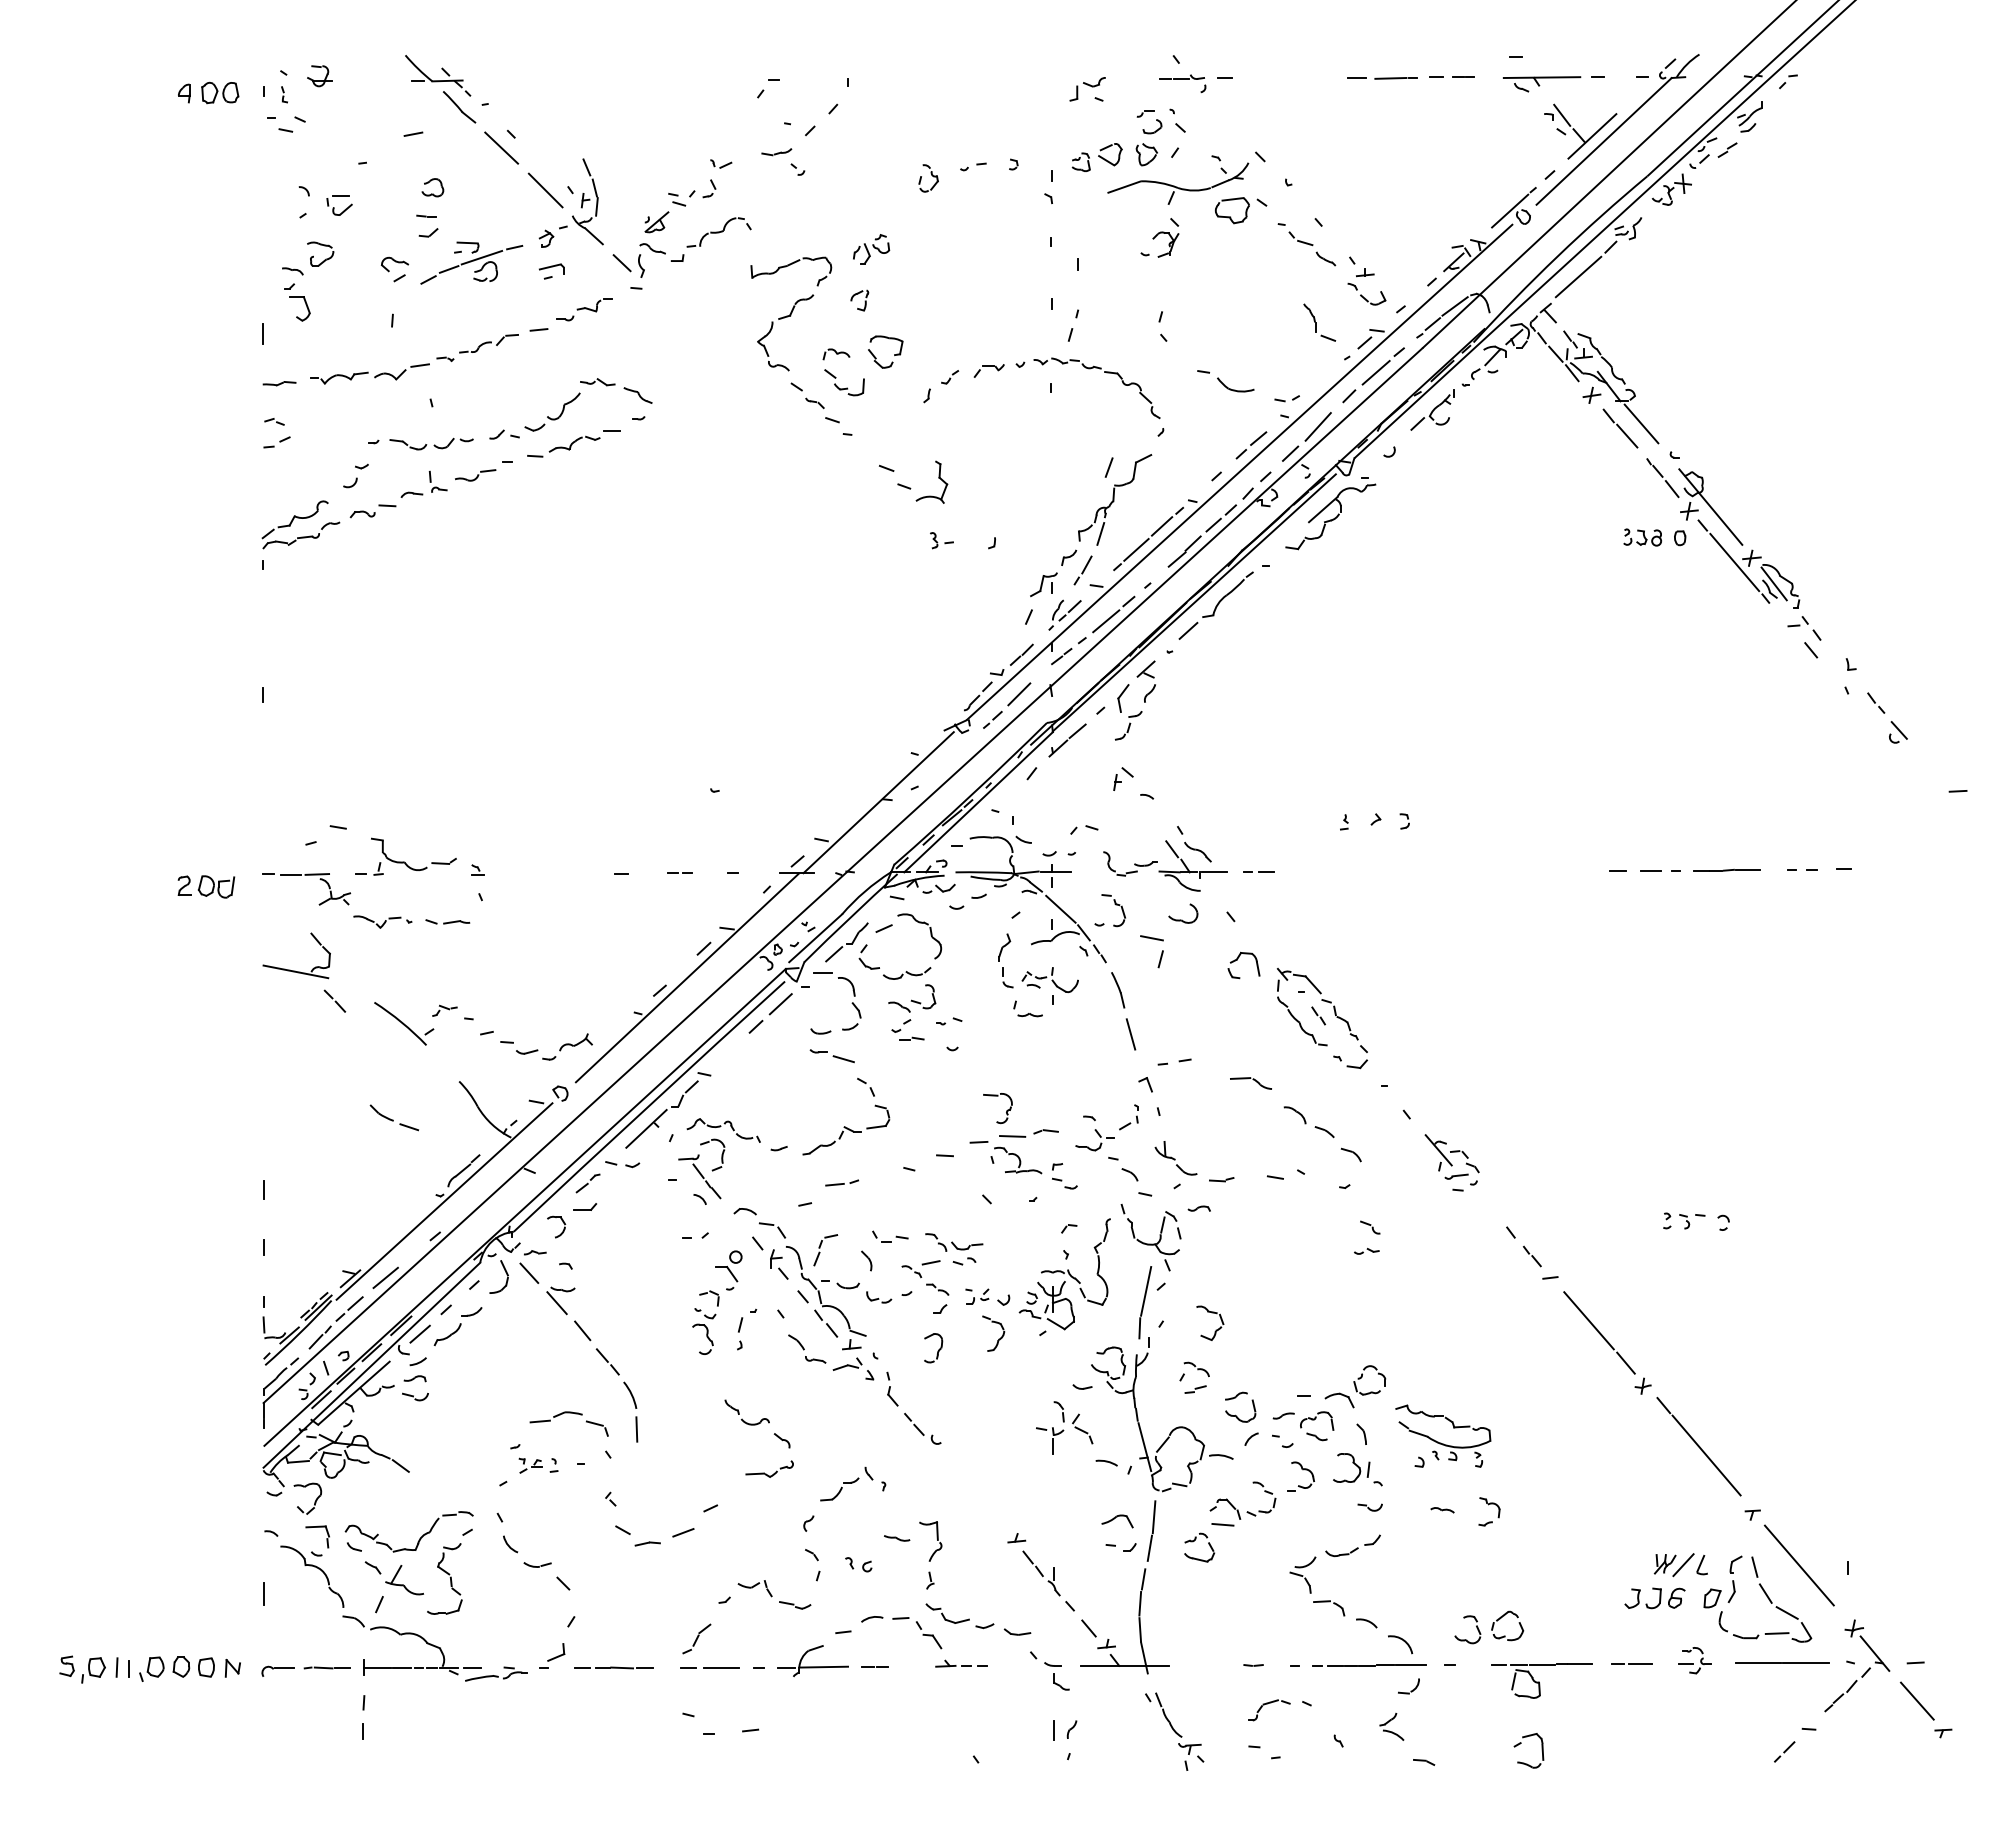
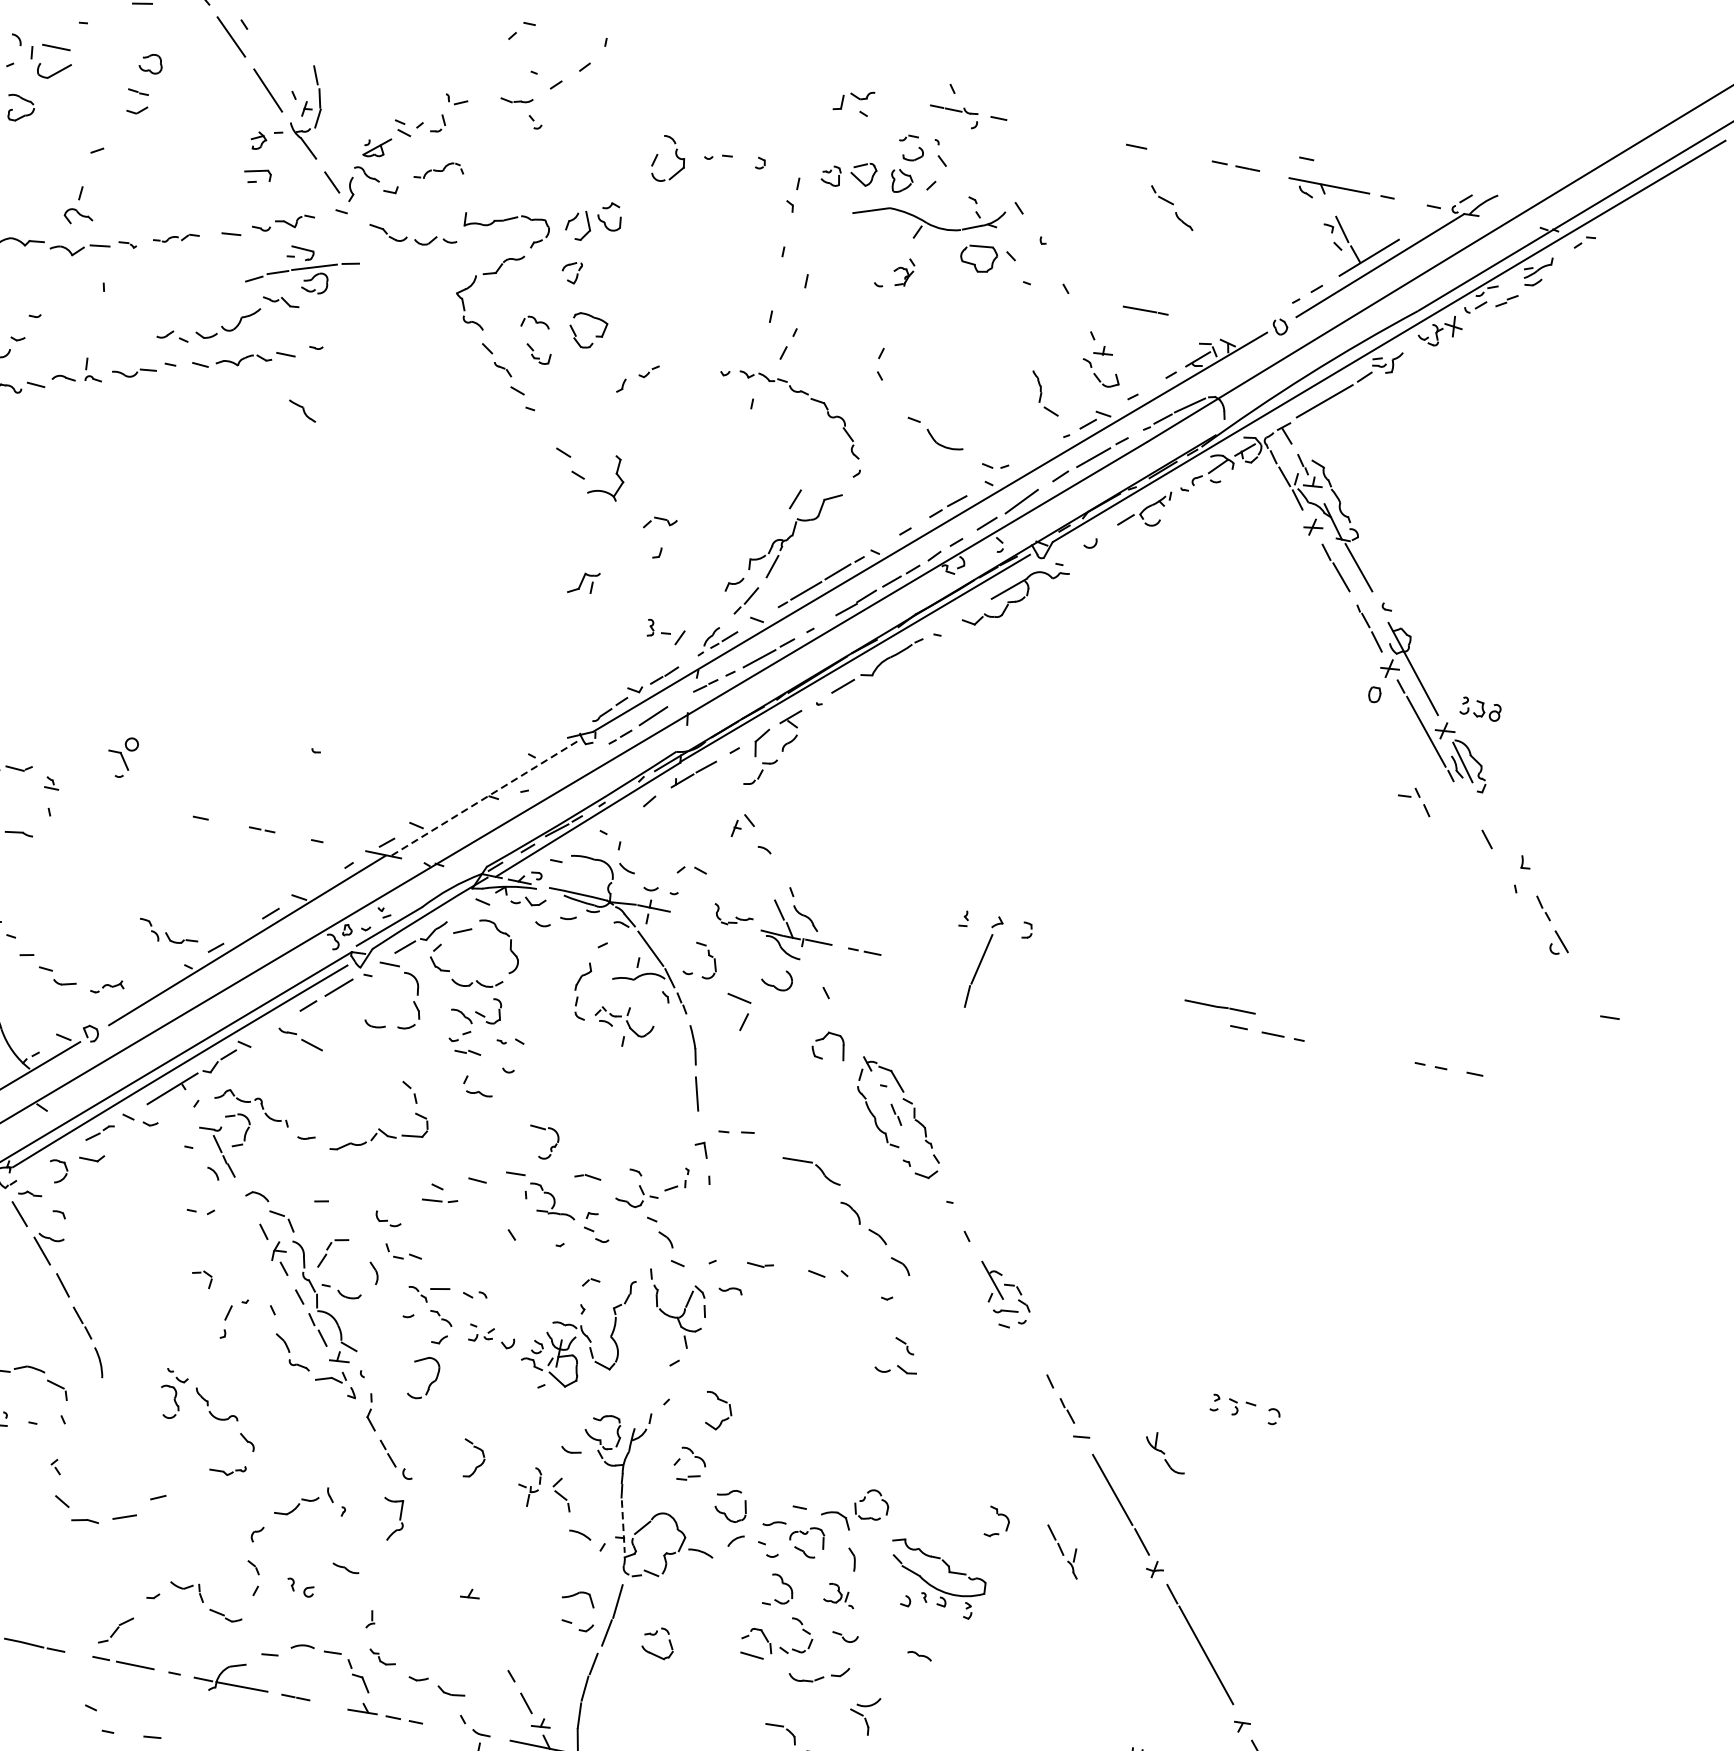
line: (1395, 78) -> (1144, 310), moved
part: (928, 178) -> (669, 159), size x1.6
part: (339, 205) -> (50, 62), size x1.6
line: (1510, 210) -> (1268, 317), removed
part: (718, 232) -> (439, 171), size x0.7
part: (1165, 237) -> (903, 271), size x0.7
part: (1312, 248) -> (1172, 207), moved
part: (871, 249) -> (594, 221), size x1.4
part: (471, 262) -> (302, 270), moved
part: (394, 264) -> (78, 217), moved
part: (488, 343) -> (175, 237), size x0.7
part: (988, 370) -> (659, 523), moved
part: (844, 382) -> (538, 354), size x0.6
part: (637, 395) -> (301, 410), moved
part: (431, 443) -> (412, 237), moved
part: (1642, 537) -> (1480, 709), moved
part: (941, 540) -> (658, 629), moved
part: (1043, 584) -> (583, 582), moved
part: (1804, 628) -> (1415, 801), moved
line: (878, 803) -> (483, 799), solid -> dashed
part: (1130, 863) -> (733, 916), size x0.7
part: (1726, 869) -> (1220, 1006), moved
part: (1027, 1008) -> (477, 1086), moved
part: (567, 1046) -> (107, 986), size x0.6
part: (831, 1056) -> (299, 1039), moved
part: (1250, 1083) -> (810, 1170), size x1.4
line: (1012, 1136) -> (551, 1174), removed
part: (1175, 1158) -> (1165, 1452), moved
part: (841, 1182) -> (439, 1199), moved
part: (954, 1242) -> (168, 933), moved
part: (1366, 1251) -> (895, 1370), size x1.6
part: (728, 1270) -> (121, 756), moved
part: (879, 1297) -> (388, 1219), moved
part: (1145, 1302) -> (978, 970), moved
part: (704, 1331) -> (172, 1394), moved
part: (999, 1338) -> (478, 1465), moved
part: (933, 1348) -> (424, 1378), size x1.4
part: (1050, 1427) -> (529, 1485), size x0.7
line: (636, 1429) -> (97, 1399), removed
line: (1144, 1447) -> (622, 1526), solid -> dashed
part: (769, 1468) -> (228, 1468), size x0.7
part: (1357, 1469) -> (839, 1595), size x0.6
part: (1488, 1505) -> (998, 1516), moved
part: (1238, 1509) -> (771, 1643), moved
part: (936, 1538) -> (399, 1517), moved
part: (1041, 1573) -> (1062, 1552), moved
part: (1302, 1574) -> (863, 1713), moved
part: (947, 1613) -> (382, 1657), size x0.6
part: (961, 1663) -> (386, 1712), size x1.4

